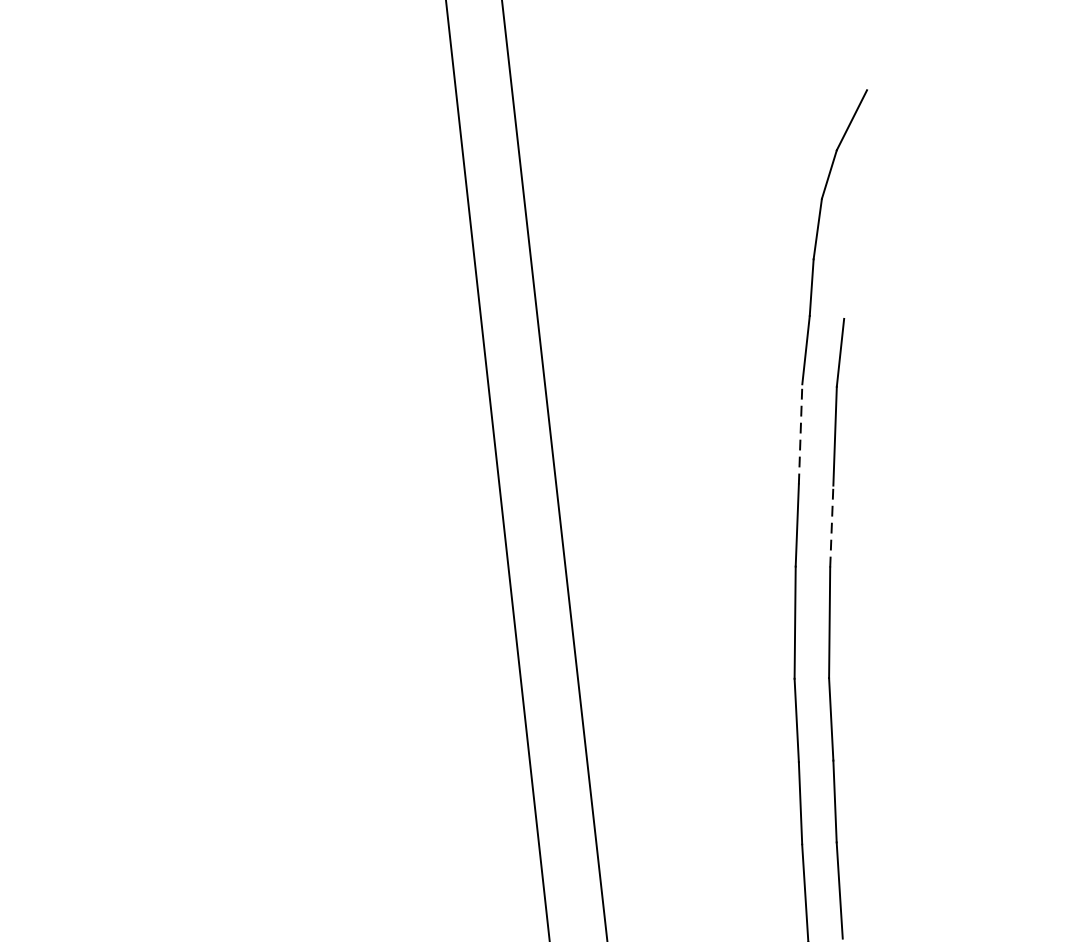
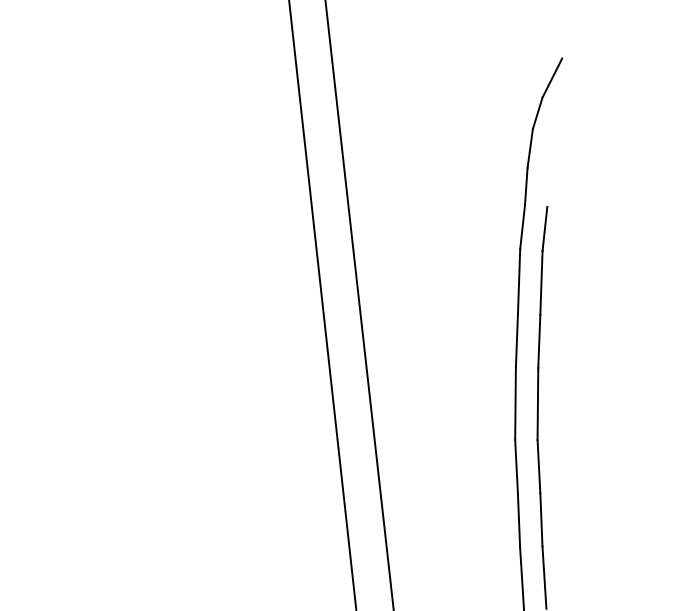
line: (801, 433) -> (519, 281), dashed -> solid
line: (832, 526) -> (539, 341), dashed -> solid

